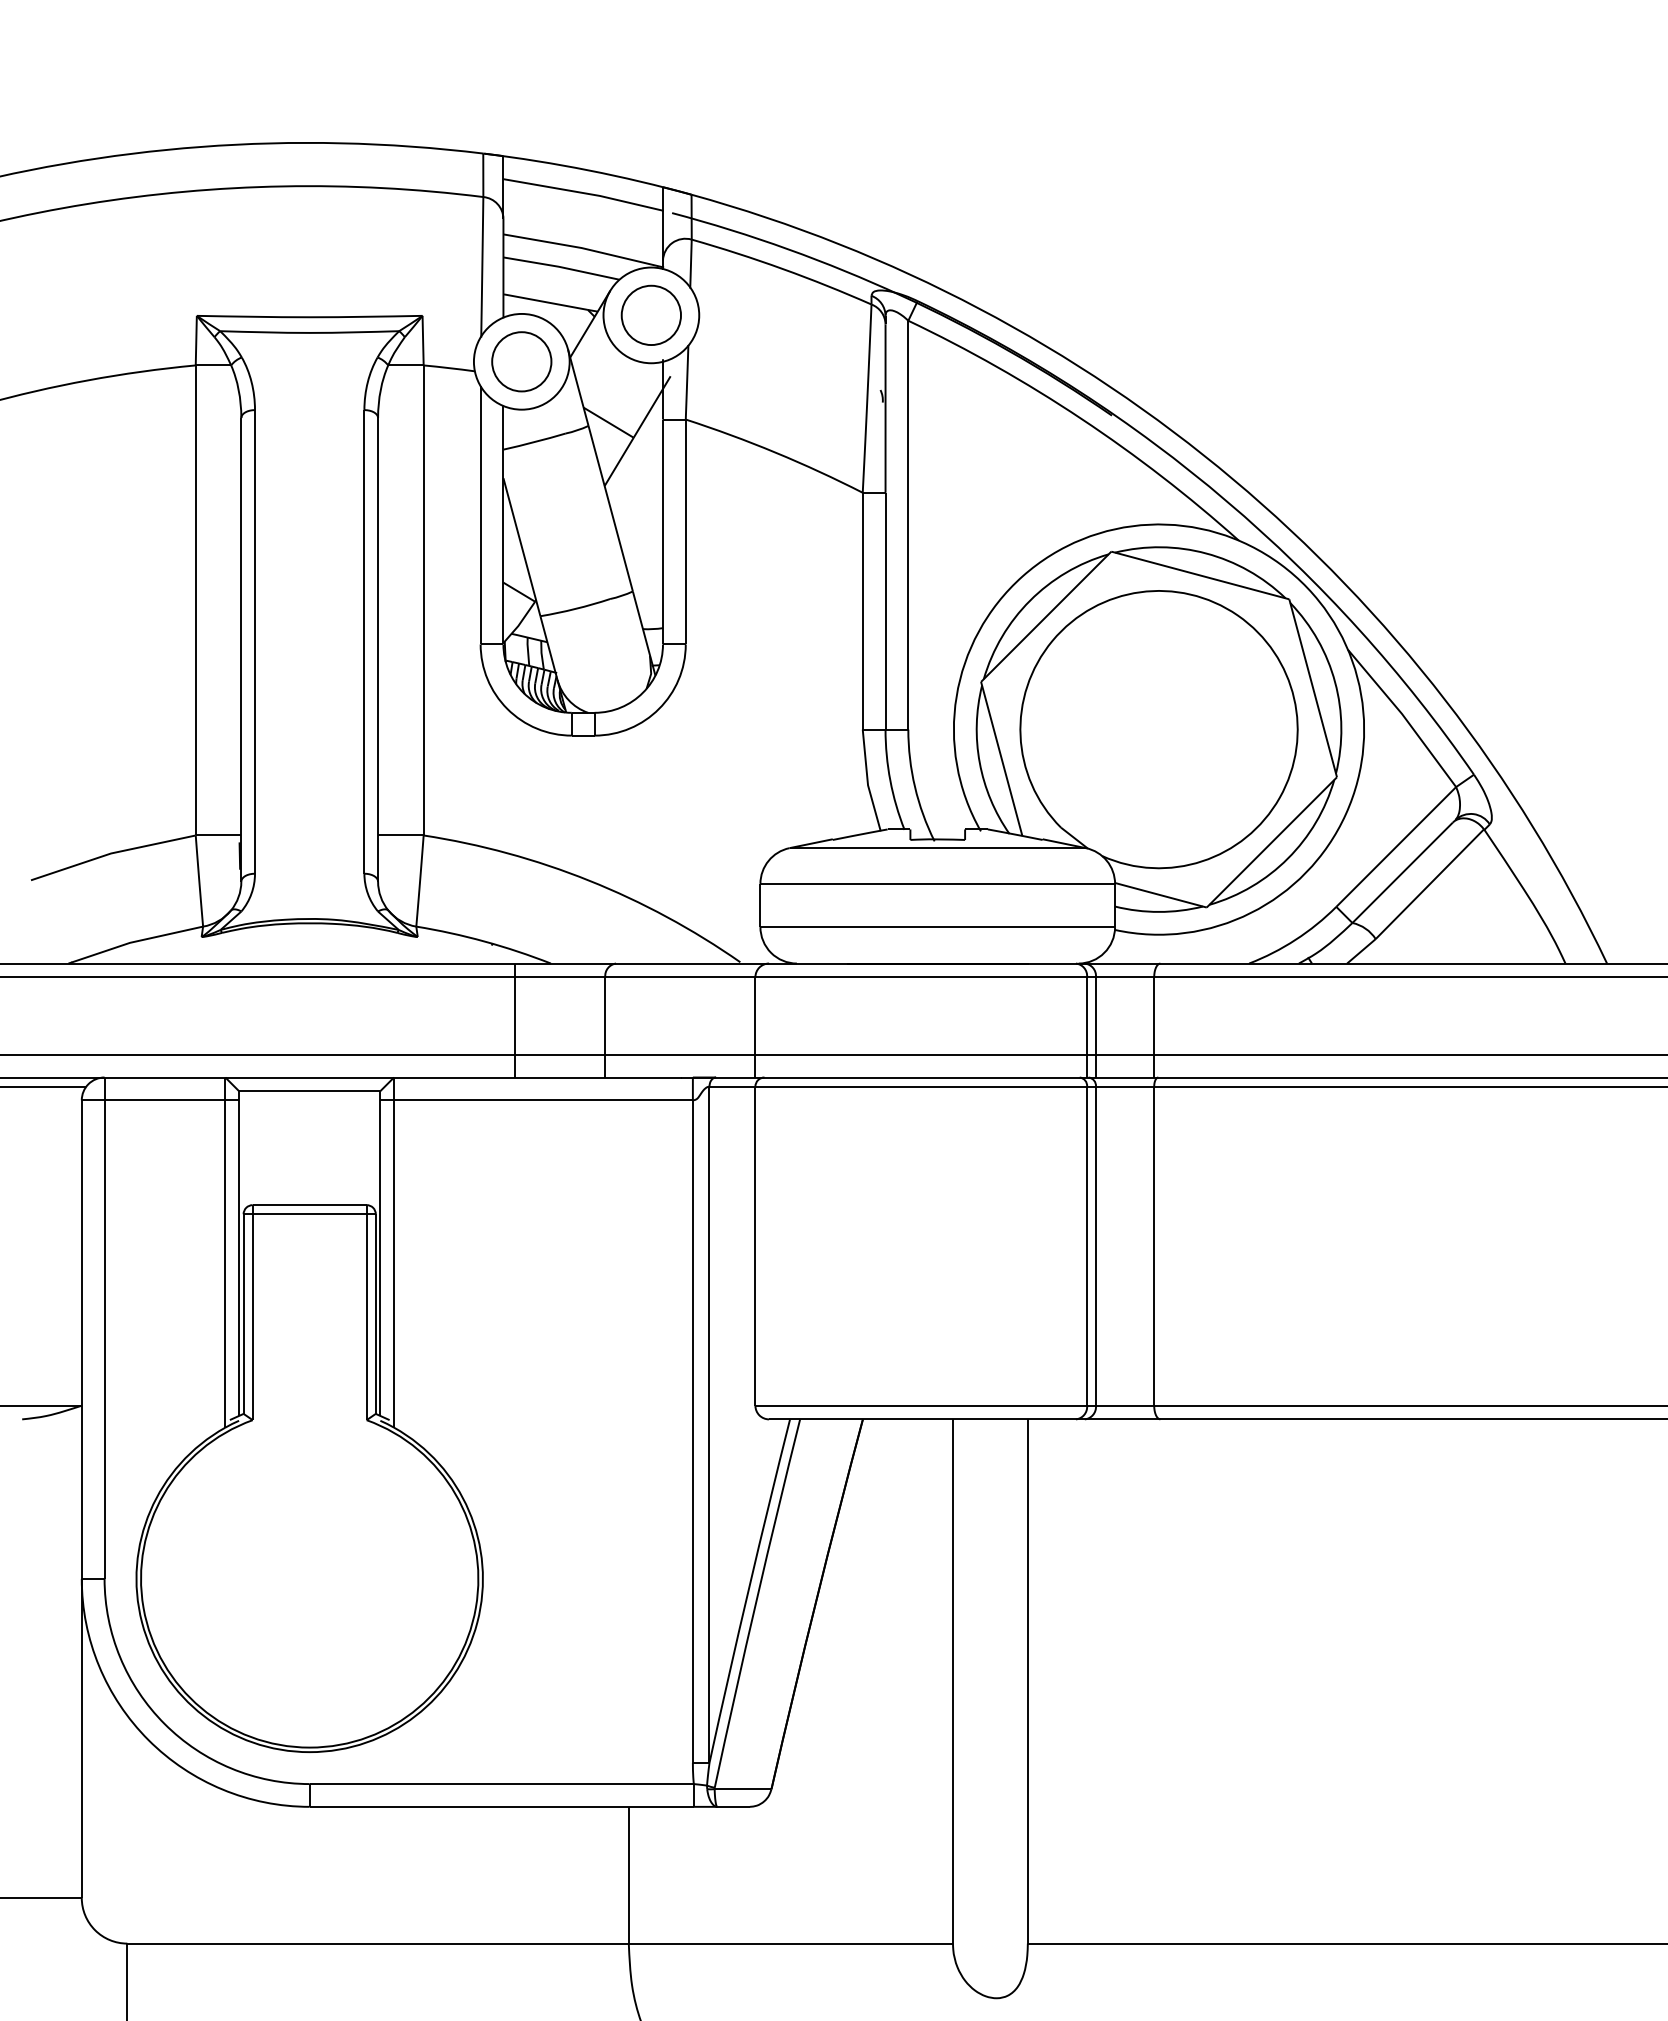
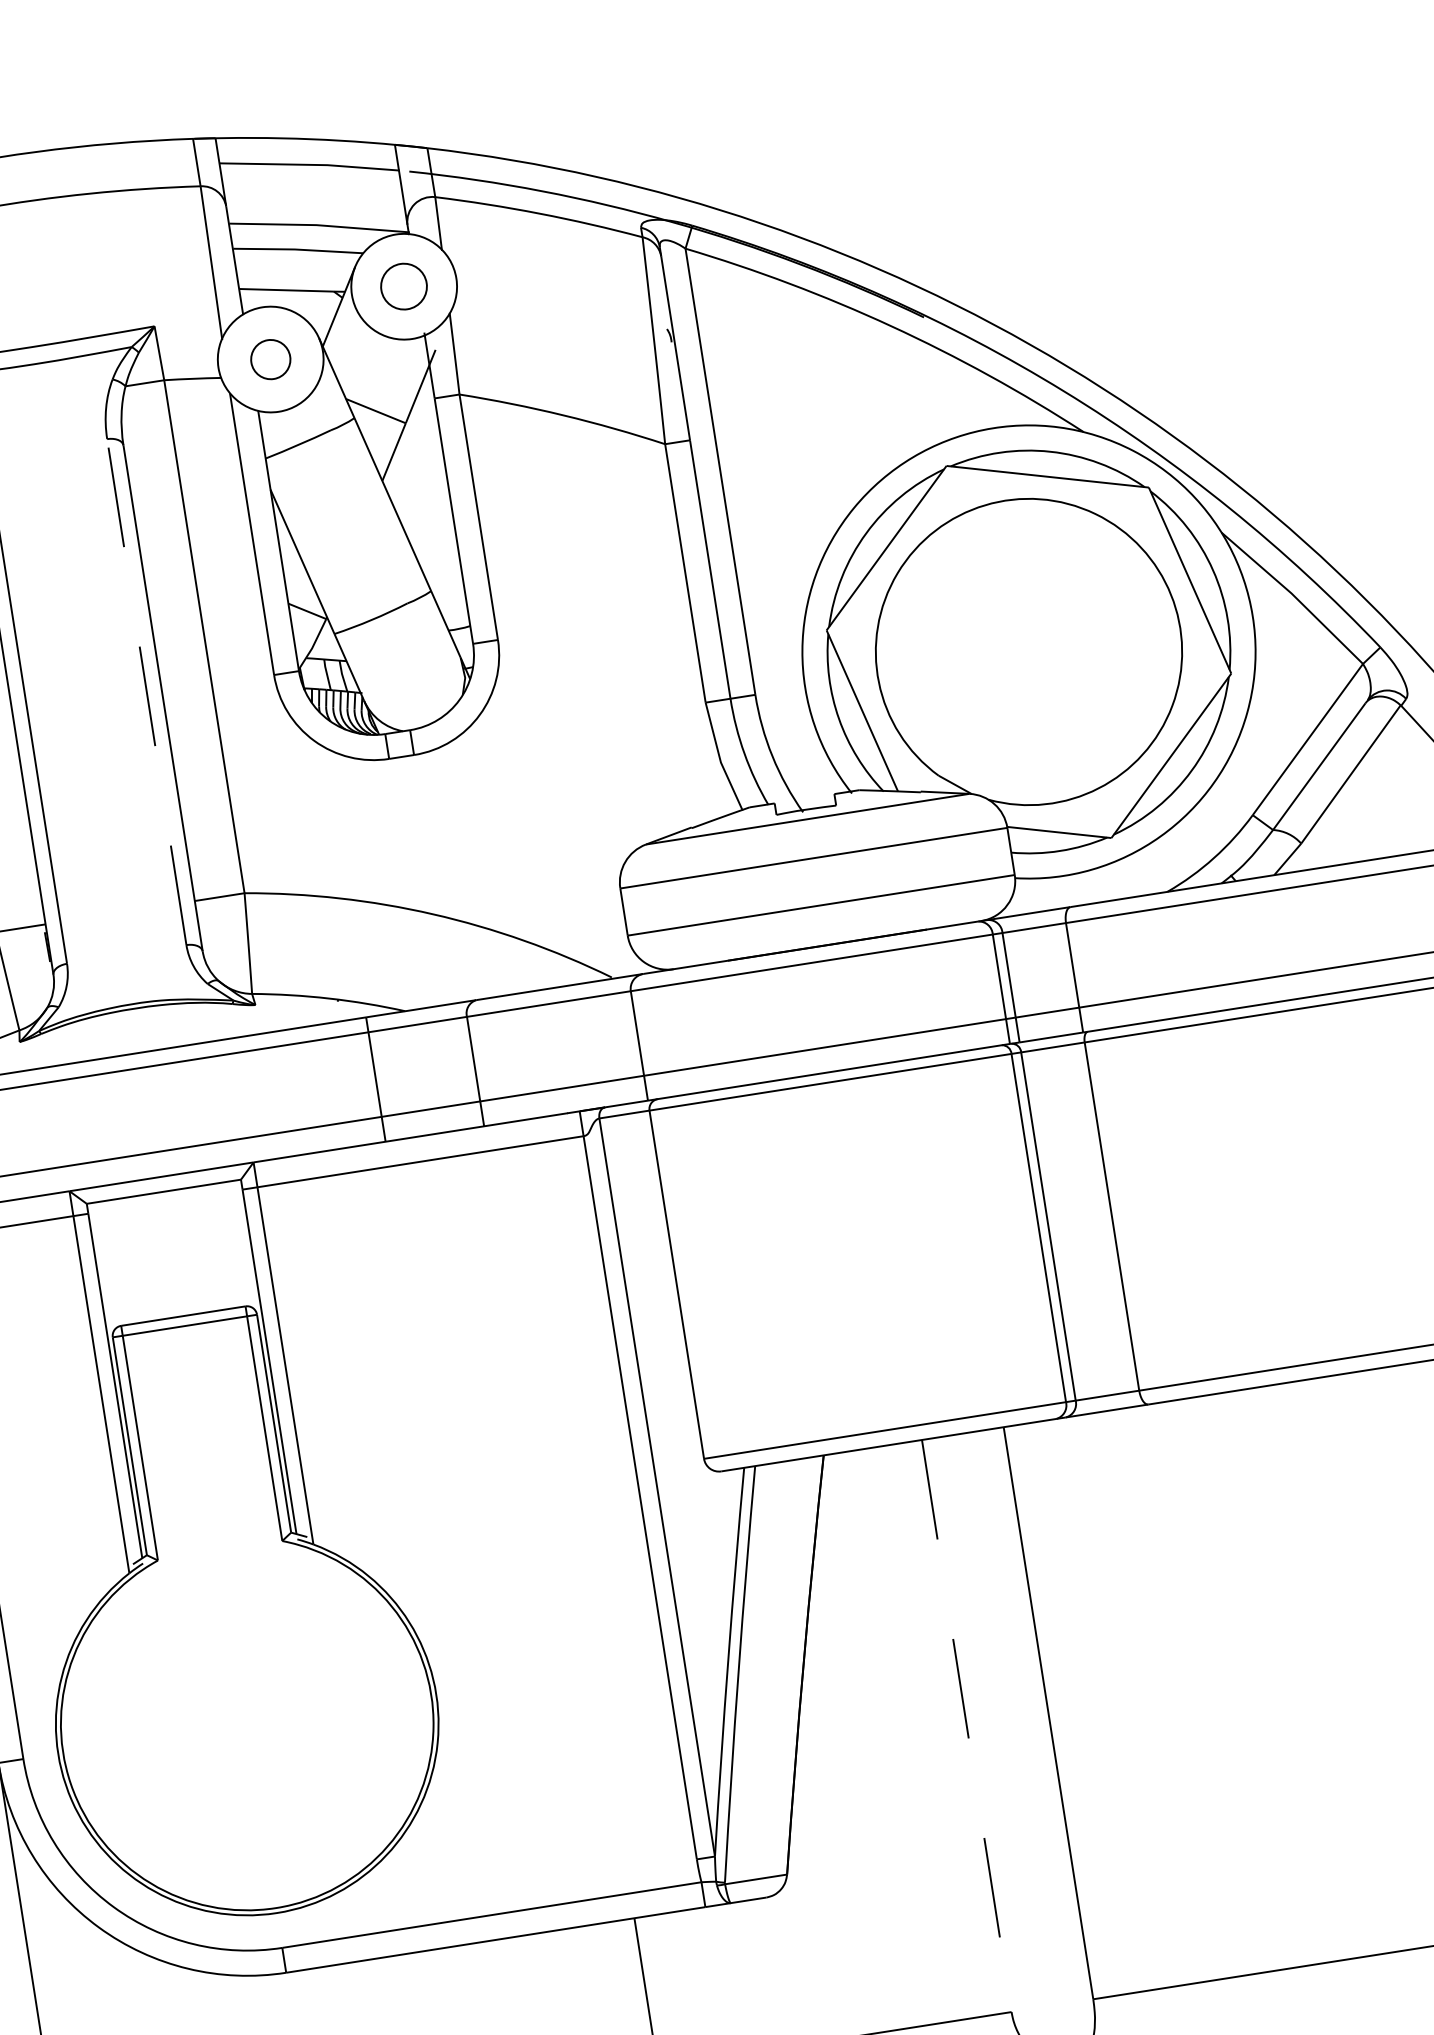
part: (650, 314) -> (403, 285), size x0.7
part: (521, 361) -> (270, 359), size x0.6
line: (364, 641) -> (146, 691), solid -> dashed
line: (952, 1682) -> (966, 1727), solid -> dashed

